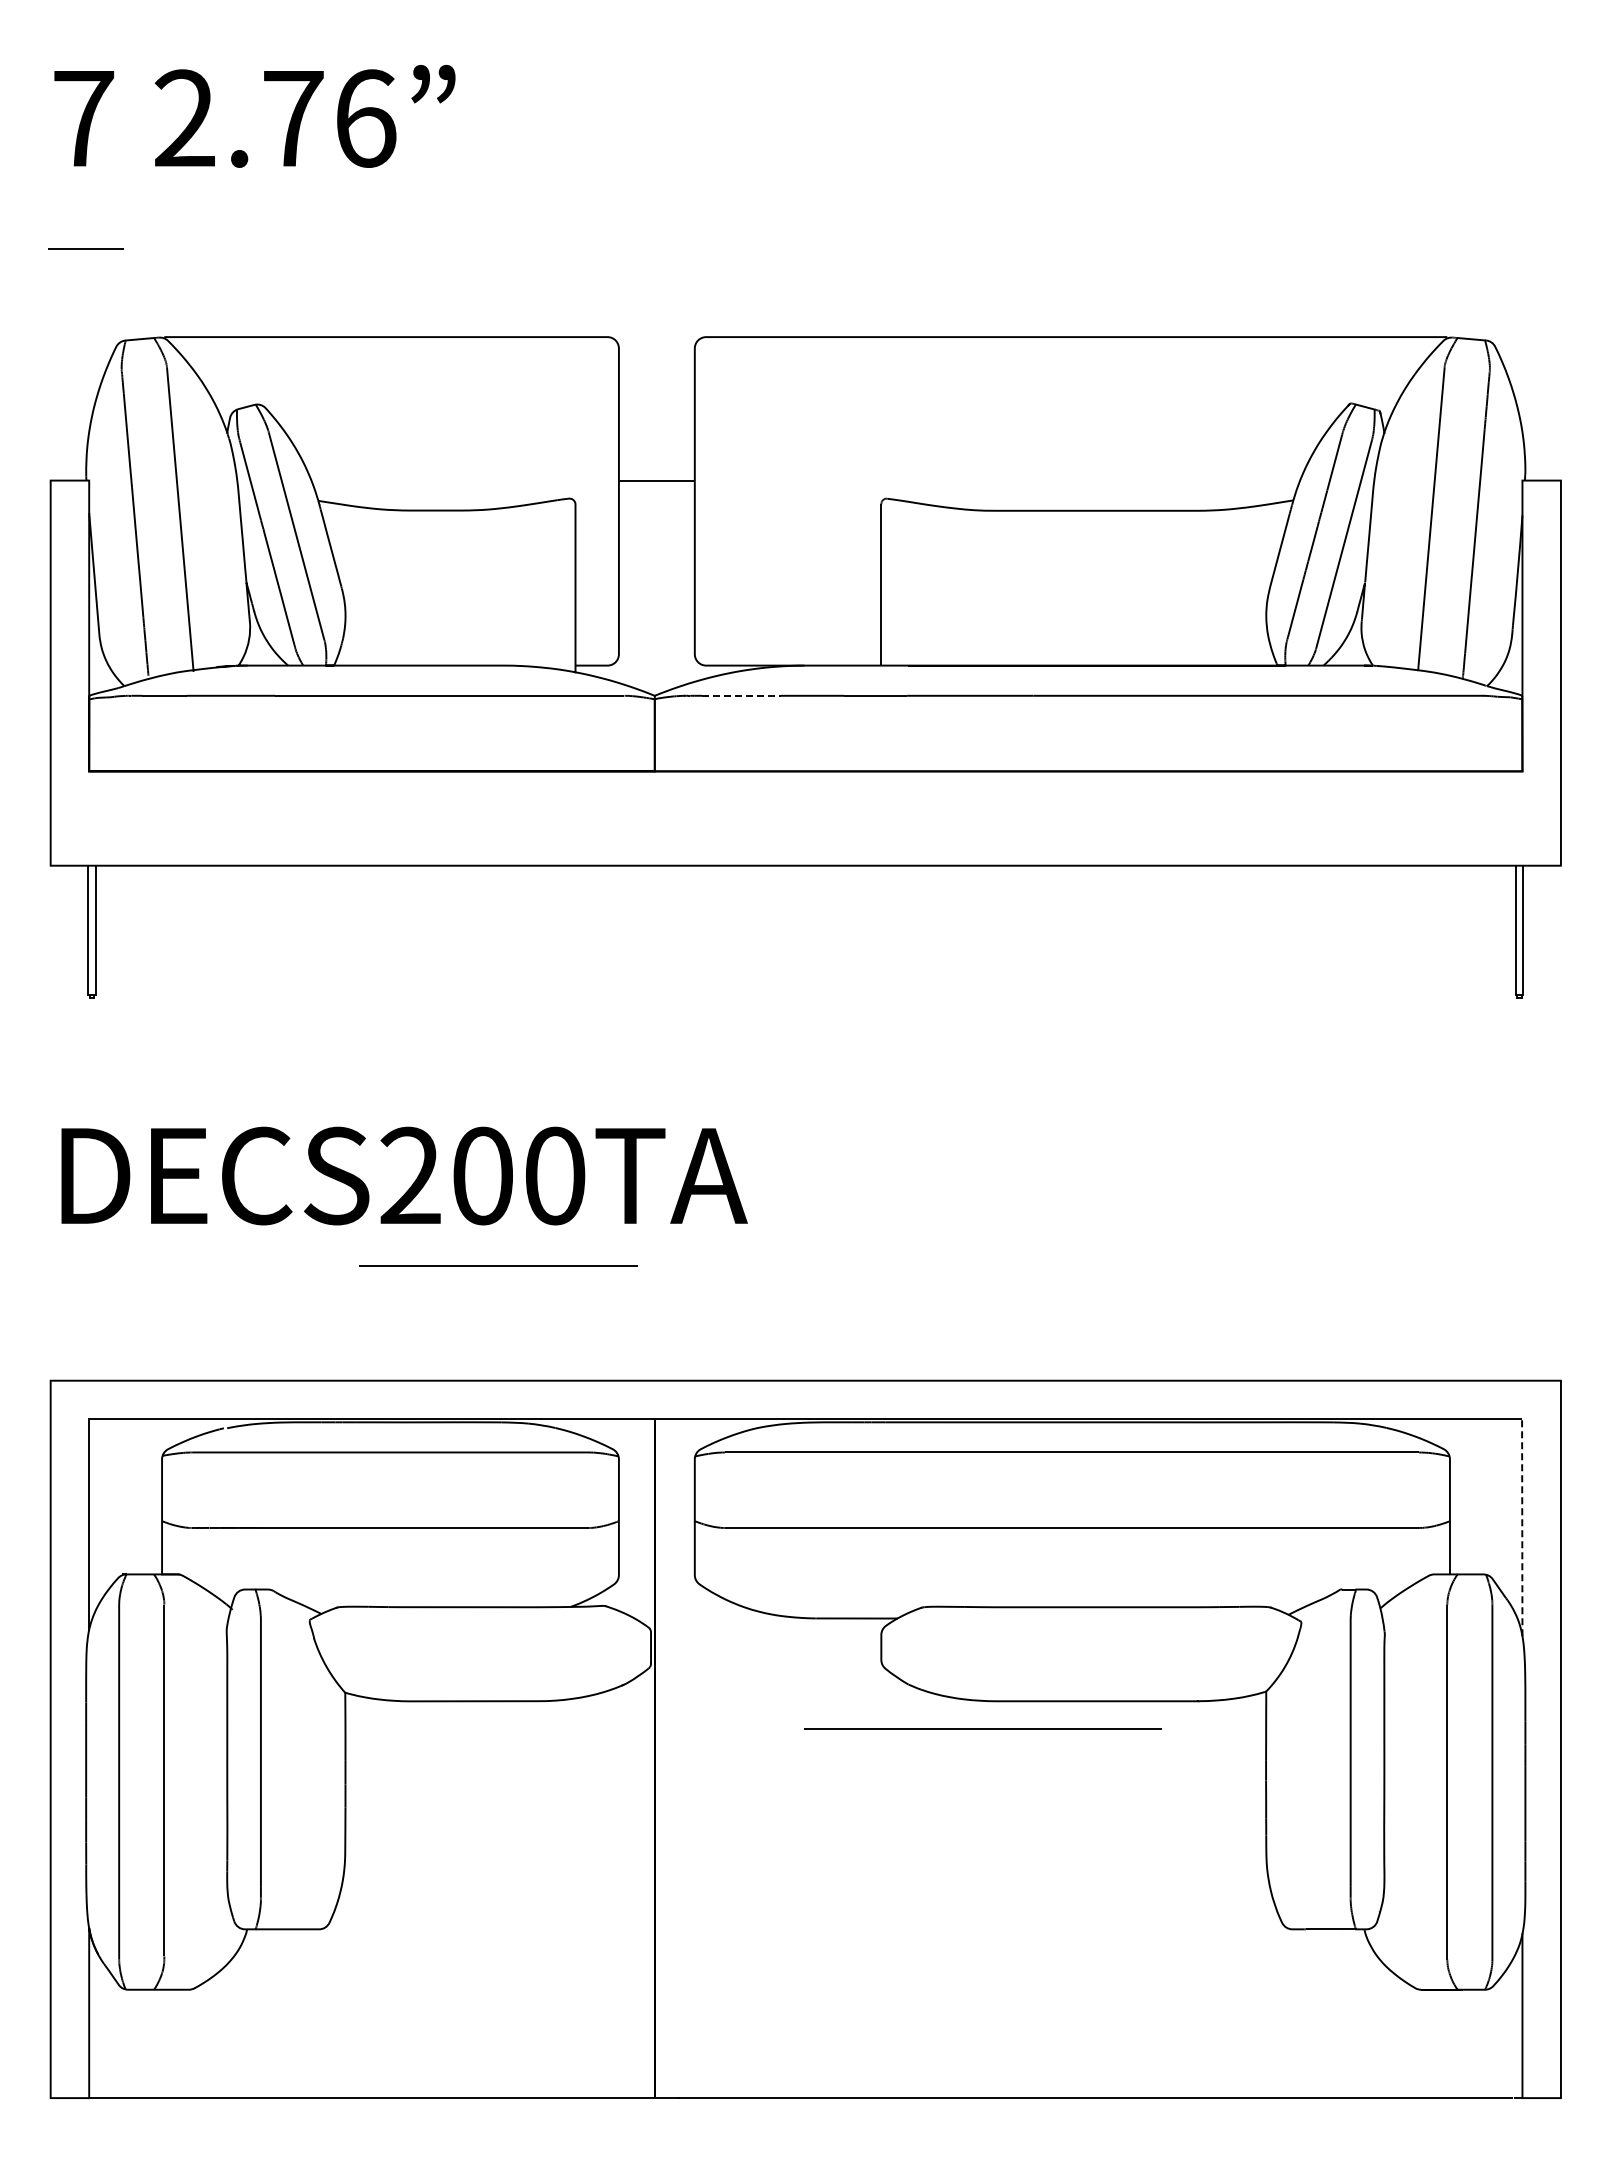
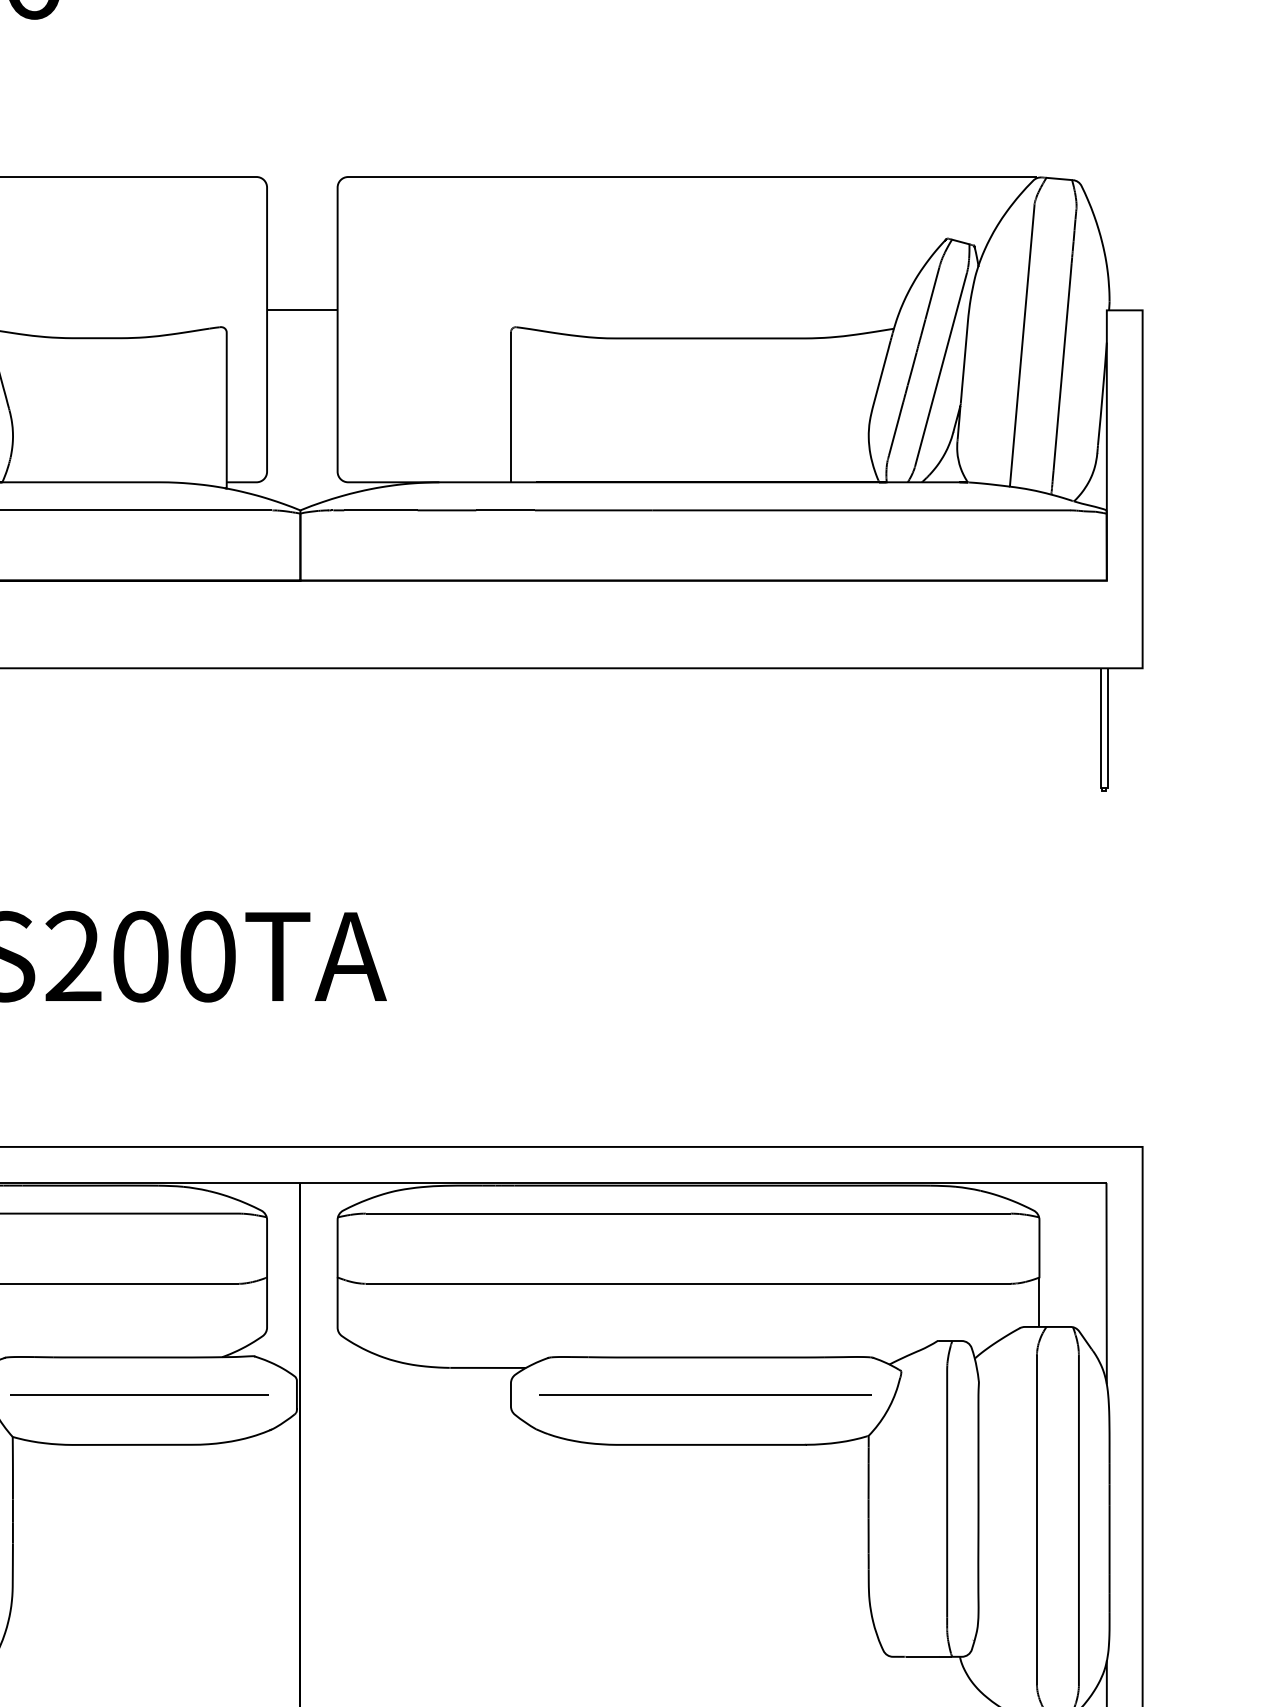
line: (741, 695) -> (381, 510), dashed -> solid
line: (498, 1265) -> (139, 1393), moved
line: (1522, 1527) -> (1106, 1283), dashed -> solid
line: (982, 1728) -> (705, 1393), moved

